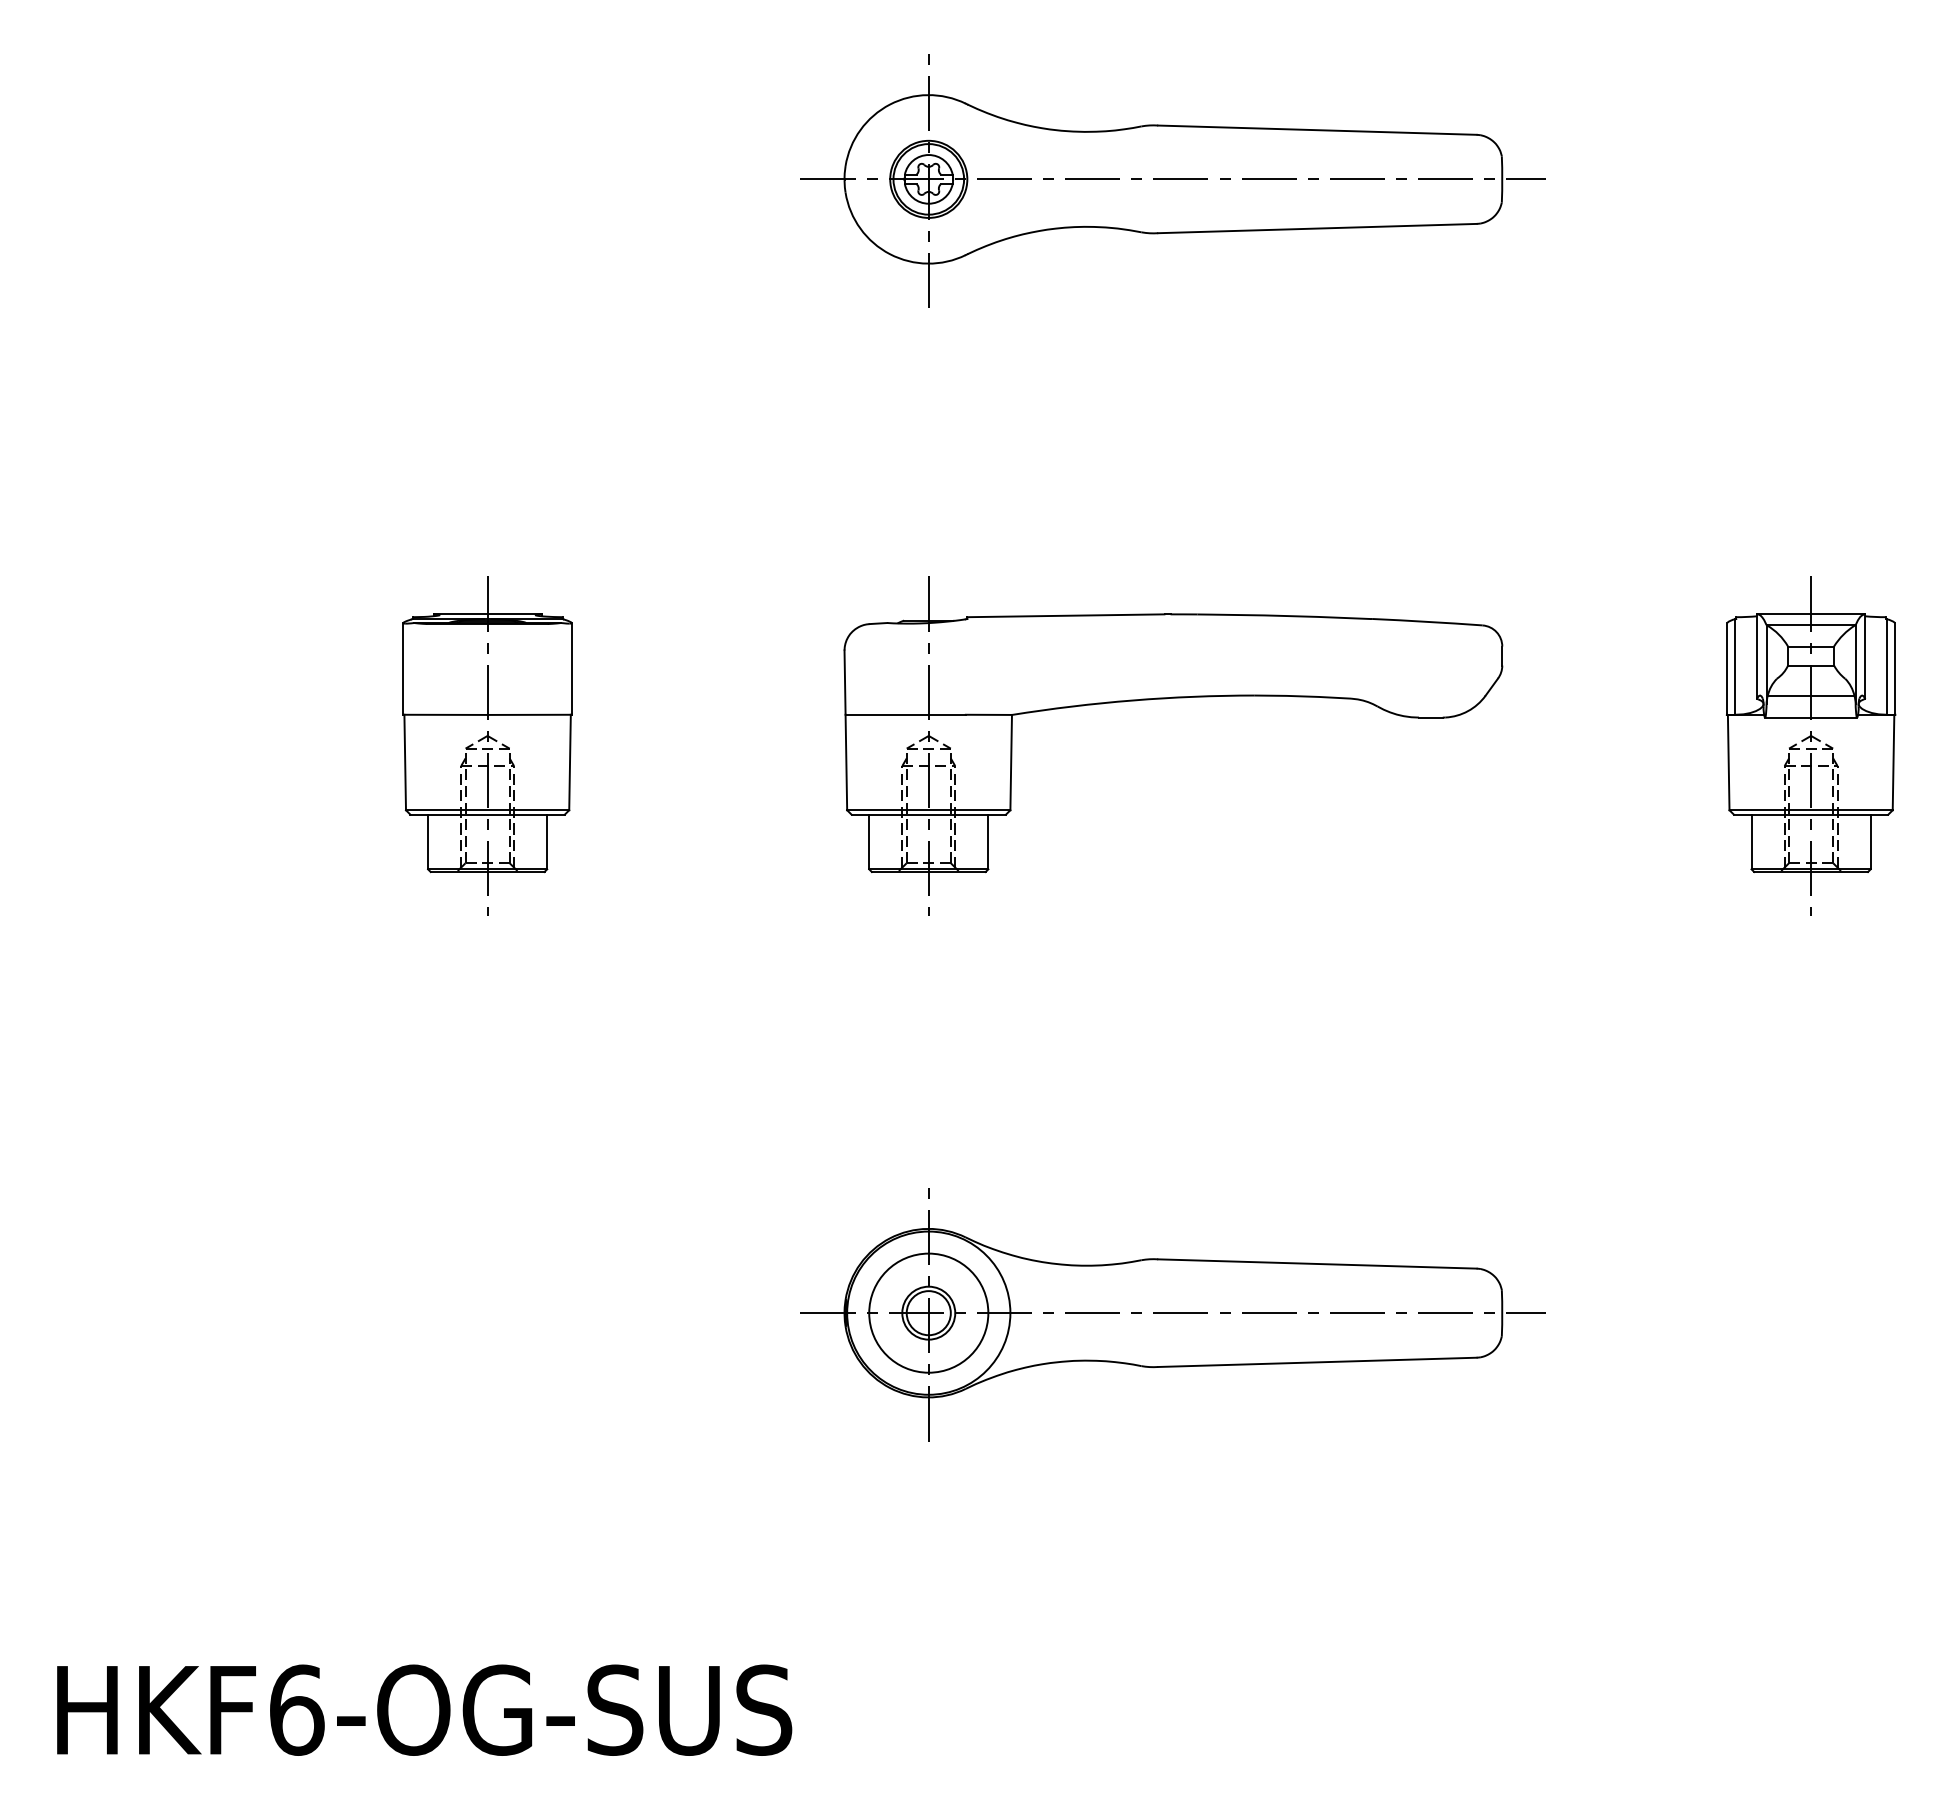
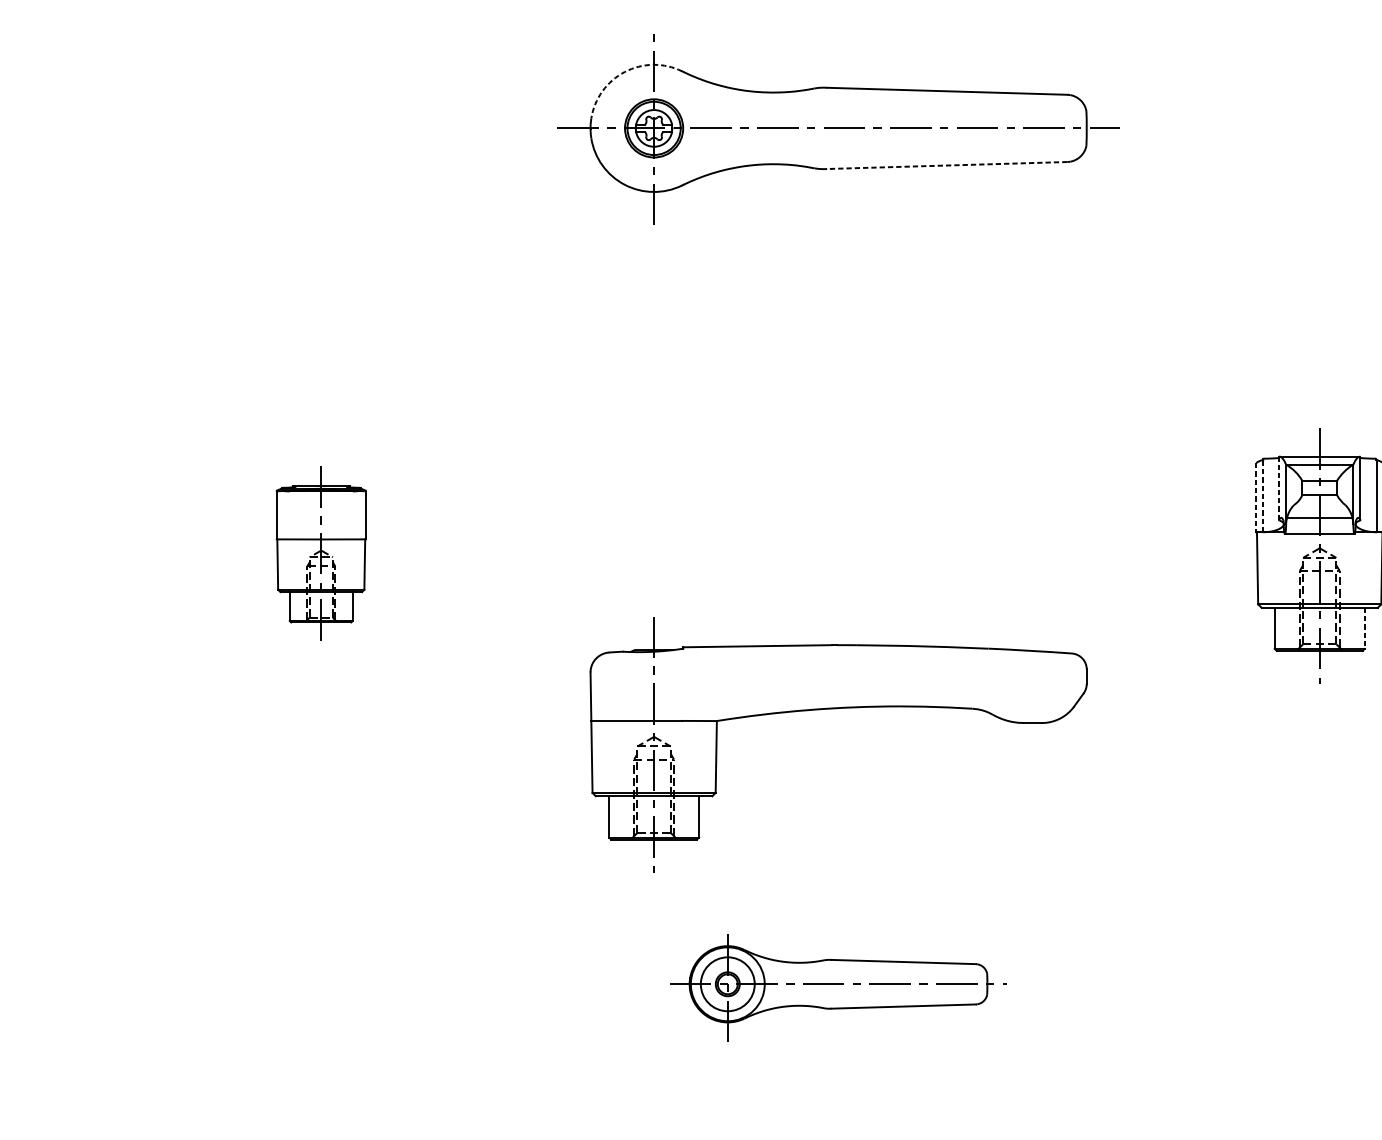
arc: (890, 104) -> (625, 71), solid -> dashed
line: (1316, 228) -> (946, 165), solid -> dashed
line: (1757, 656) -> (1279, 488), solid -> dashed
line: (1735, 667) -> (1262, 496), solid -> dashed
line: (1726, 668) -> (1255, 497), solid -> dashed
part: (1166, 699) -> (833, 709), moved
part: (487, 745) -> (321, 555), size x0.7
line: (1870, 842) -> (1364, 628), solid -> dashed
part: (1172, 1314) -> (837, 984), size x0.6

